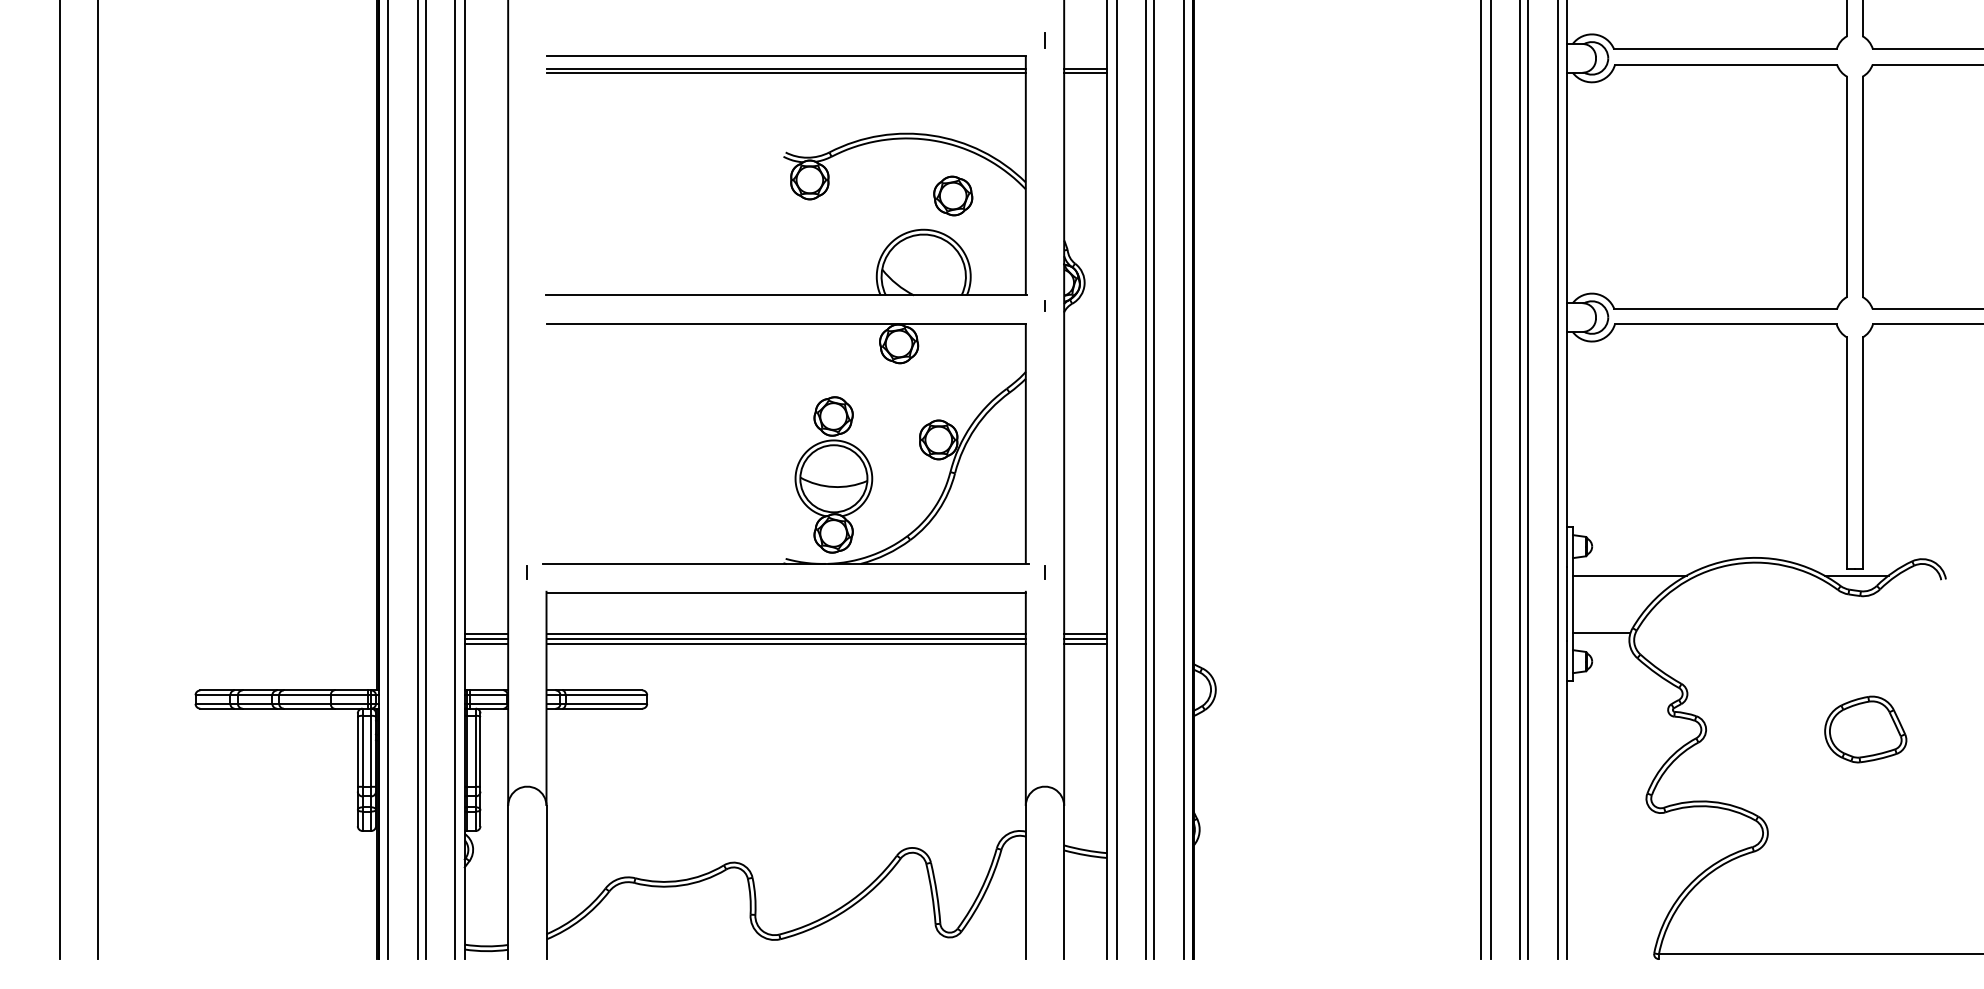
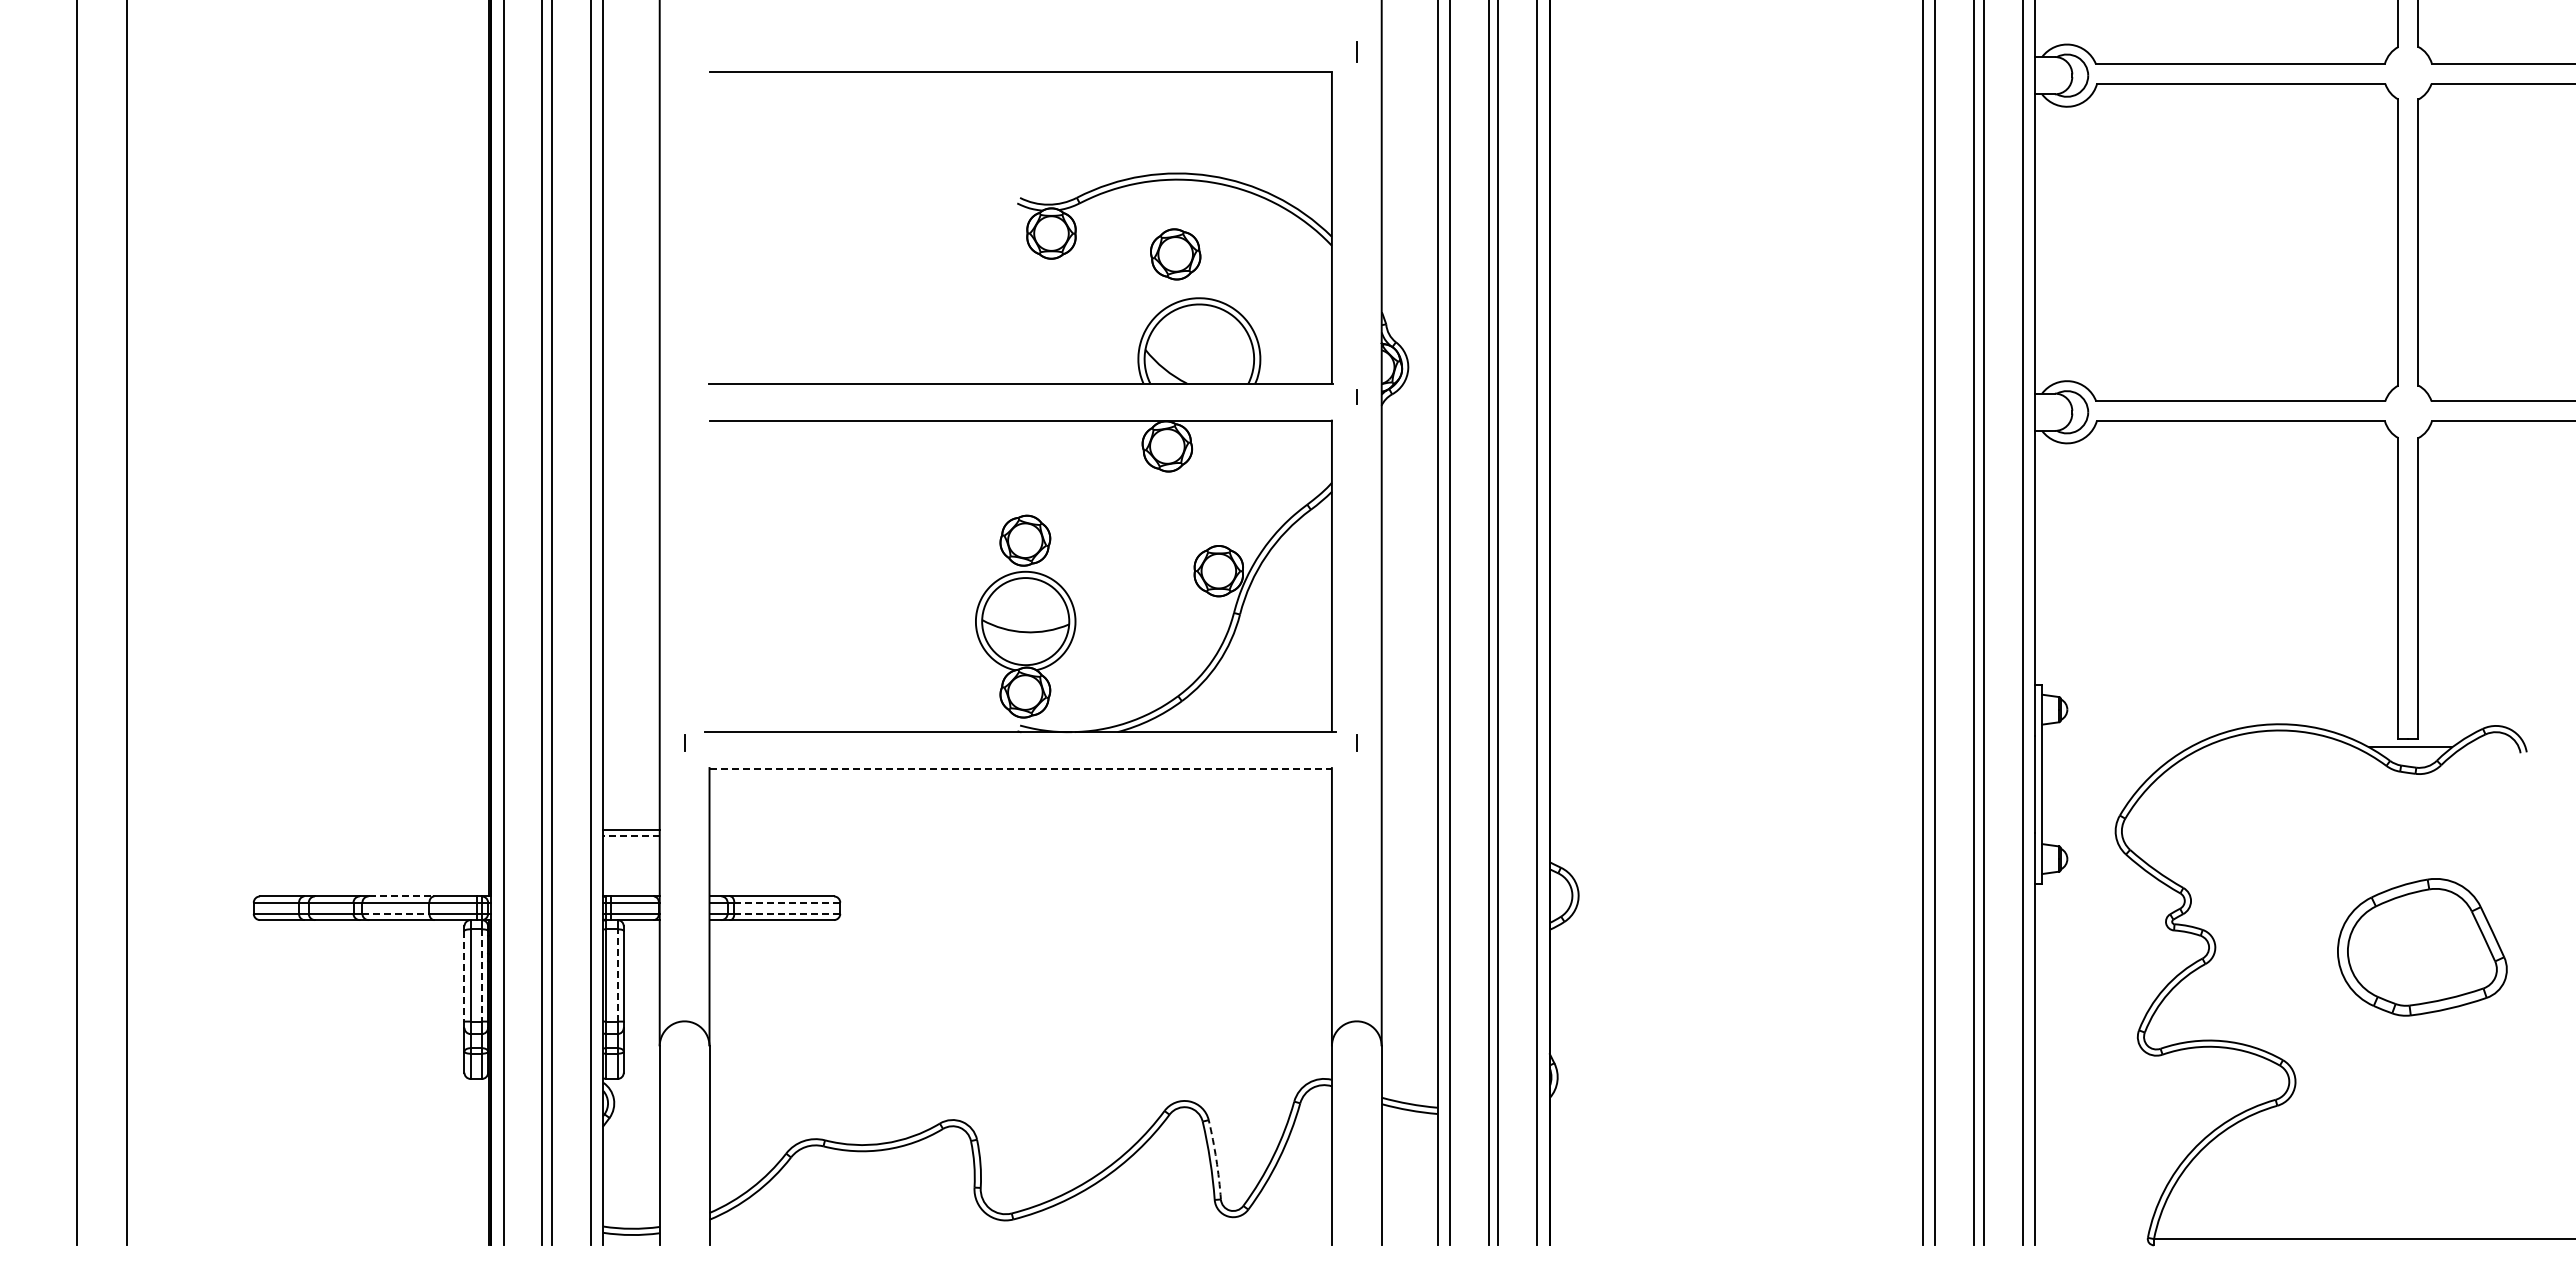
line: (785, 69) -> (1020, 89), removed
line: (1085, 69) -> (1409, 89), removed
line: (785, 73) -> (1020, 95), removed
line: (1085, 73) -> (1409, 95), removed
part: (953, 196) -> (1175, 254), moved
part: (833, 474) -> (1025, 616), moved
line: (1629, 575) -> (2115, 747), removed
line: (786, 592) -> (1021, 769), solid -> dashed
line: (1601, 633) -> (2079, 822), removed
line: (486, 634) -> (631, 823), removed
line: (785, 634) -> (1020, 823), removed
line: (1085, 634) -> (1409, 823), removed
line: (785, 638) -> (1020, 829), removed
line: (1085, 638) -> (1409, 829), removed
line: (486, 643) -> (631, 835), solid -> dashed
line: (785, 643) -> (1020, 835), removed
line: (1085, 643) -> (1409, 835), removed
line: (309, 690) -> (401, 896), solid -> dashed
line: (606, 695) -> (787, 902), solid -> dashed
line: (305, 703) -> (396, 913), solid -> dashed
line: (606, 703) -> (787, 913), solid -> dashed
part: (1865, 728) -> (2422, 946), size x1.6
line: (475, 750) -> (617, 974), solid -> dashed
line: (370, 751) -> (481, 975), solid -> dashed
line: (357, 752) -> (464, 976), solid -> dashed
arc: (936, 893) -> (1216, 1159), solid -> dashed

